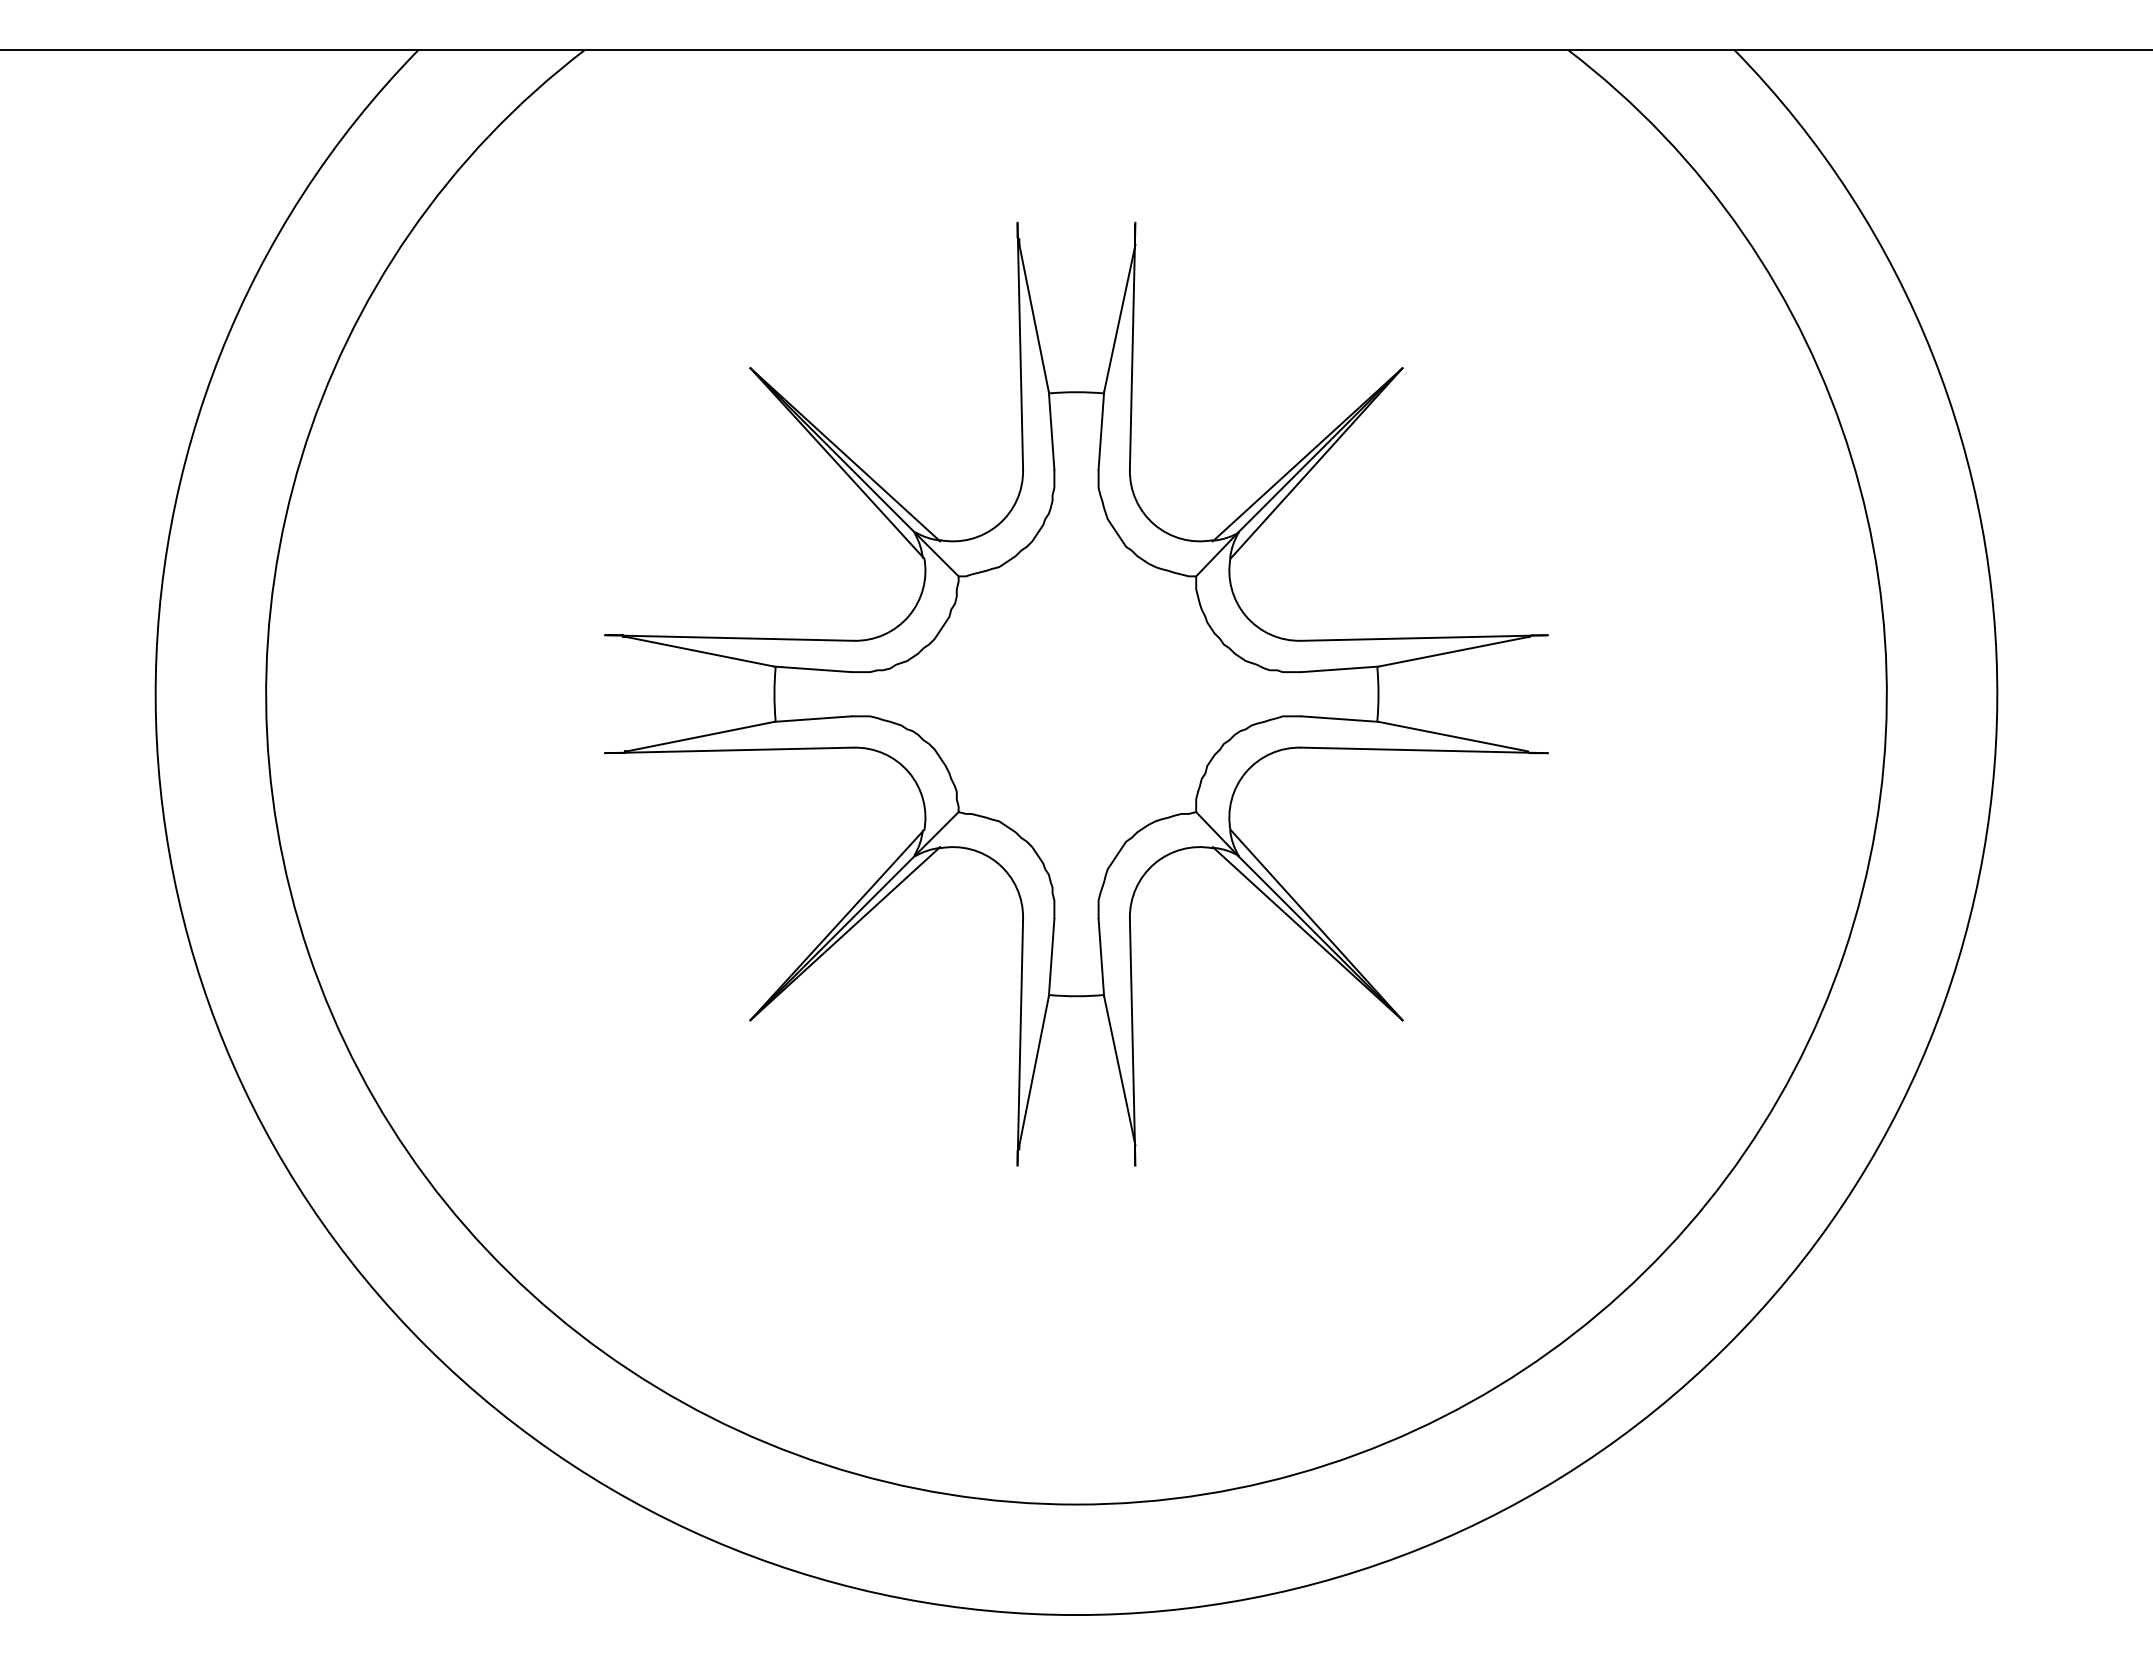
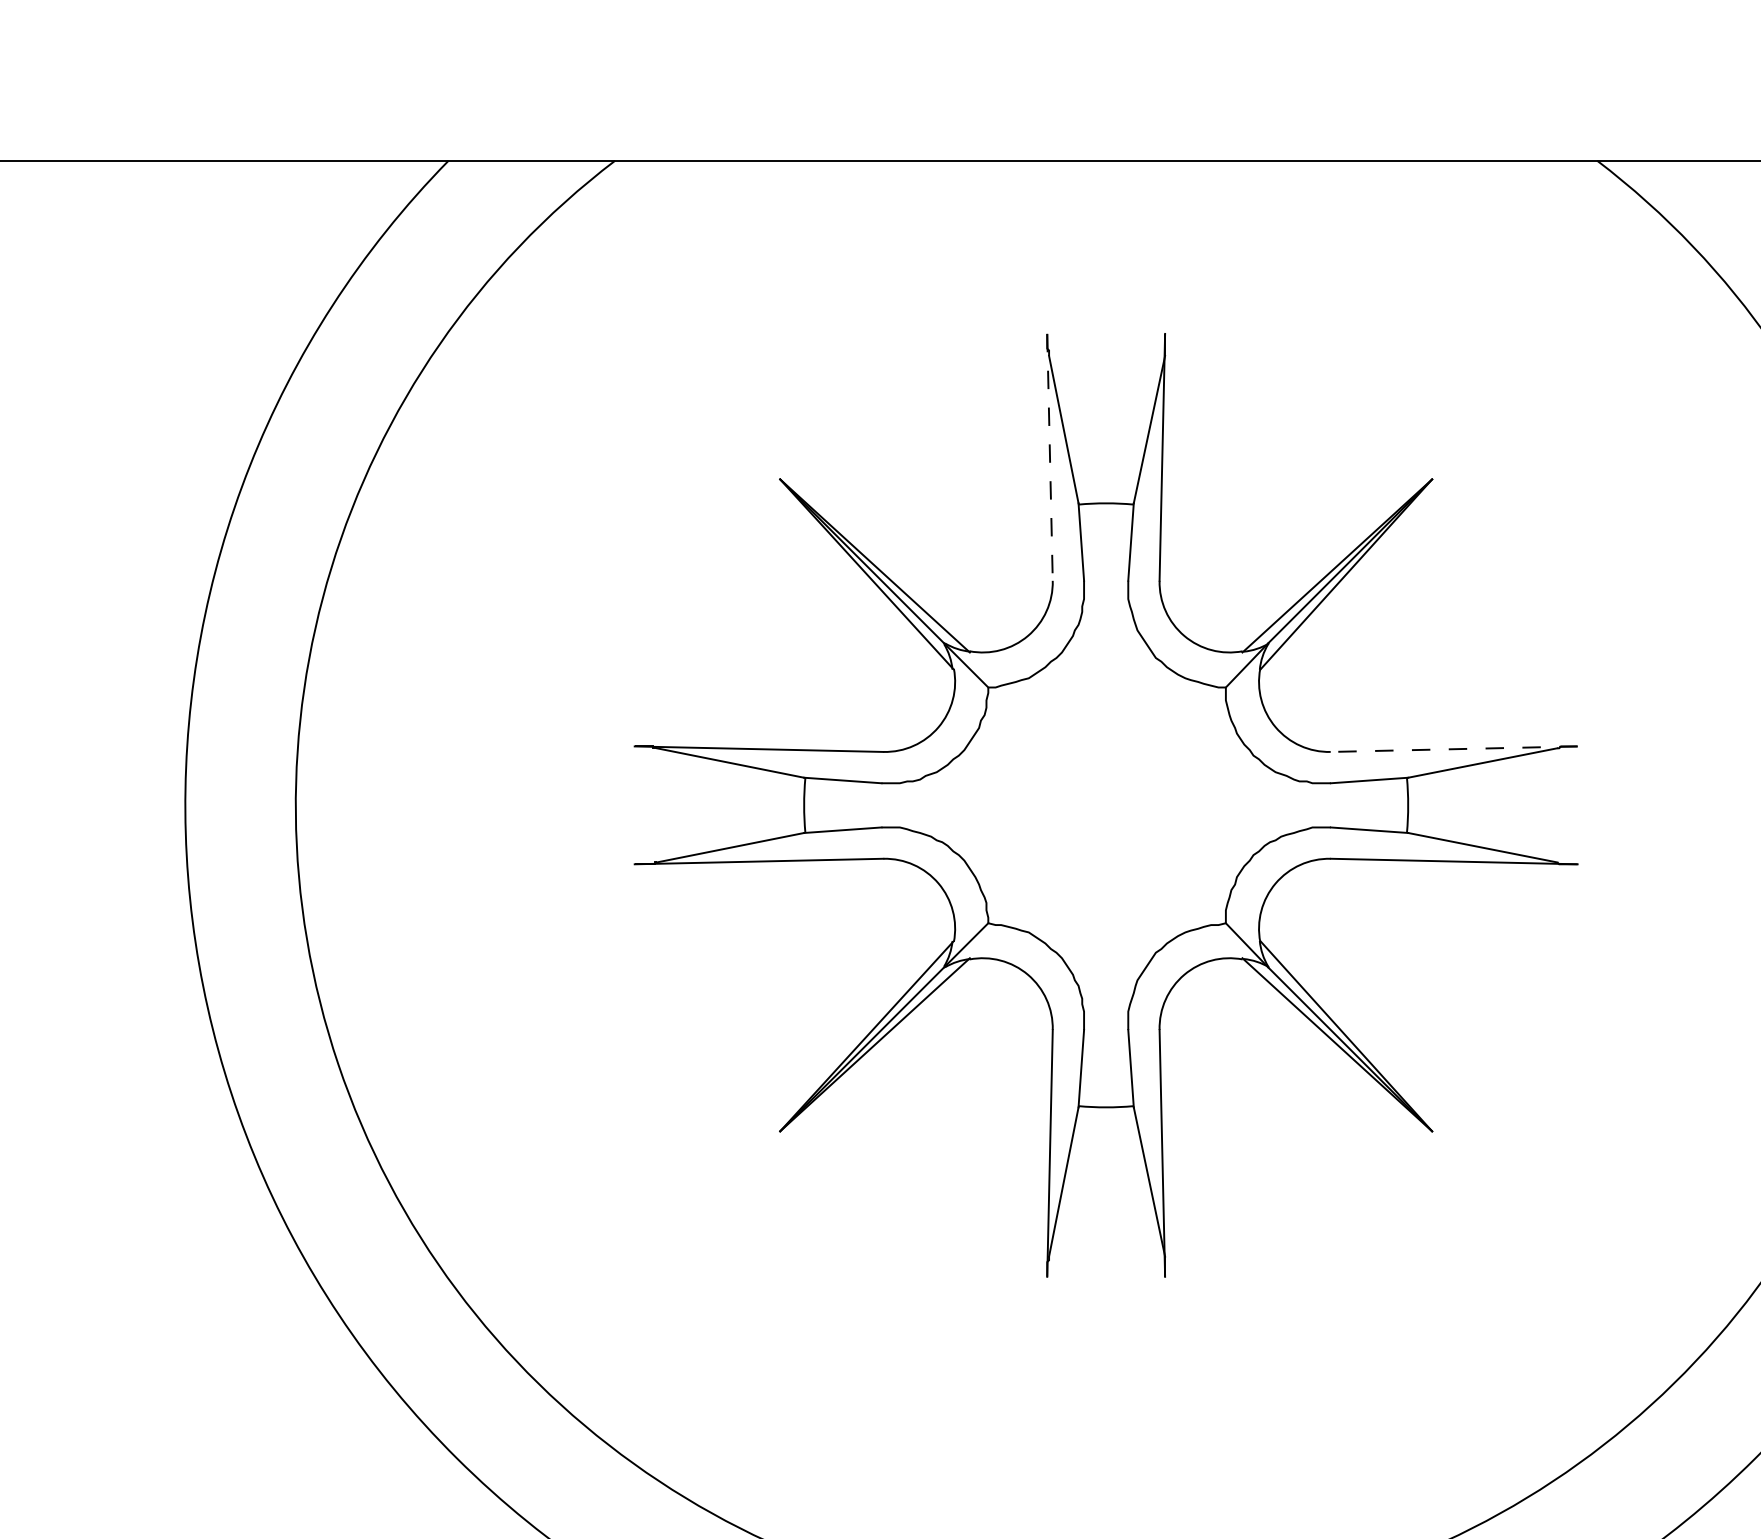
line: (1020, 346) -> (1050, 457), solid -> dashed
line: (1424, 638) -> (1454, 749), solid -> dashed

